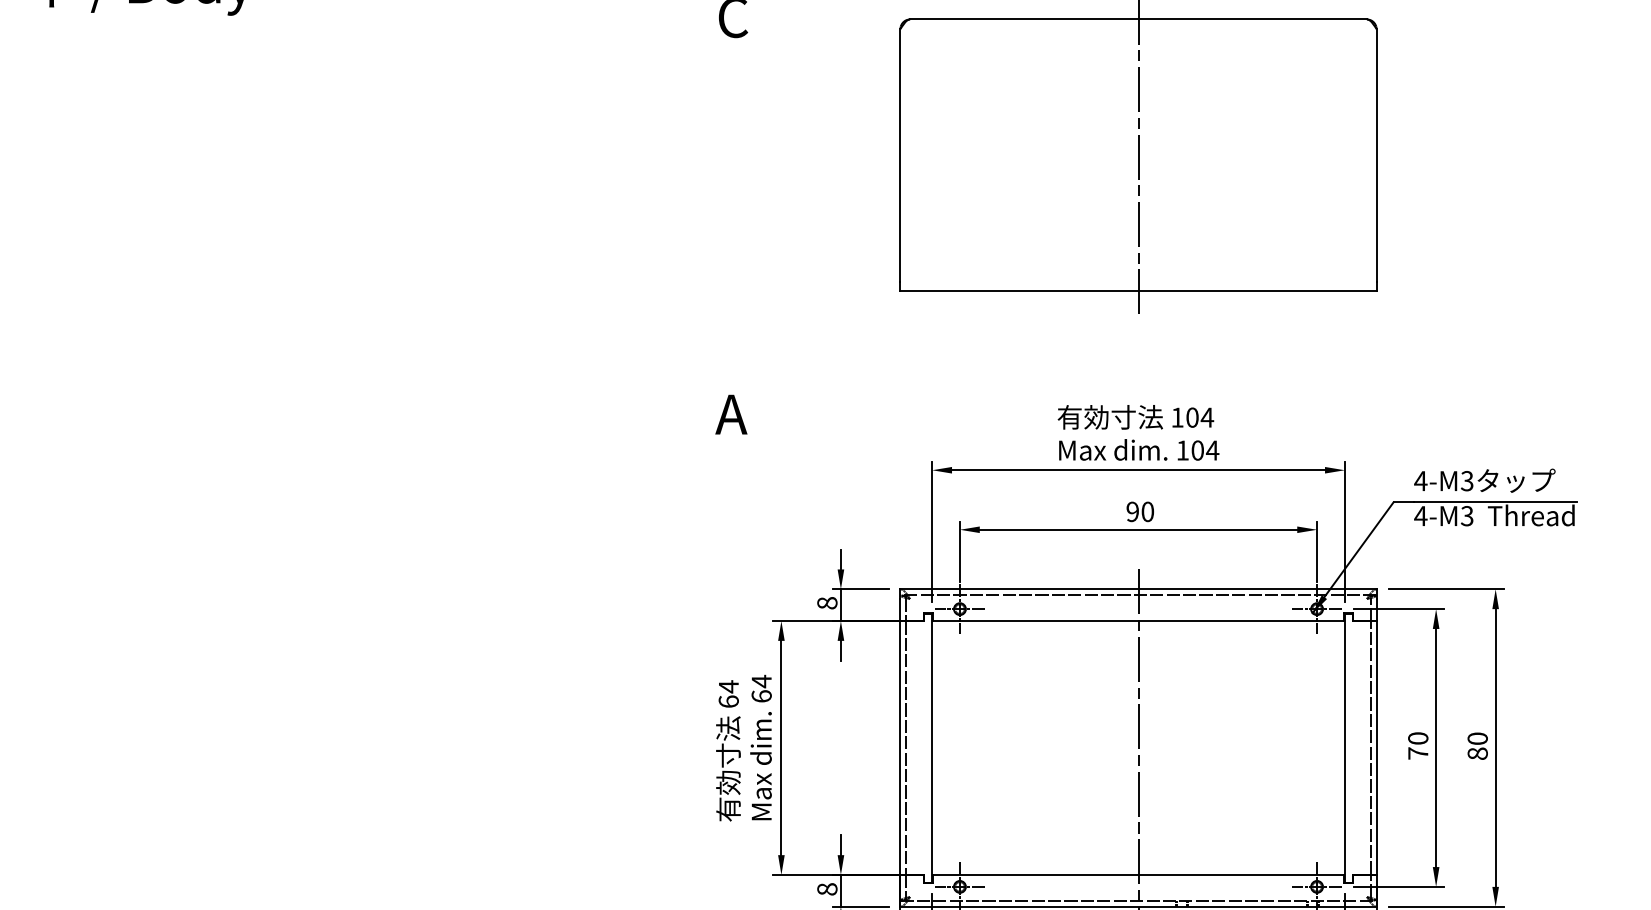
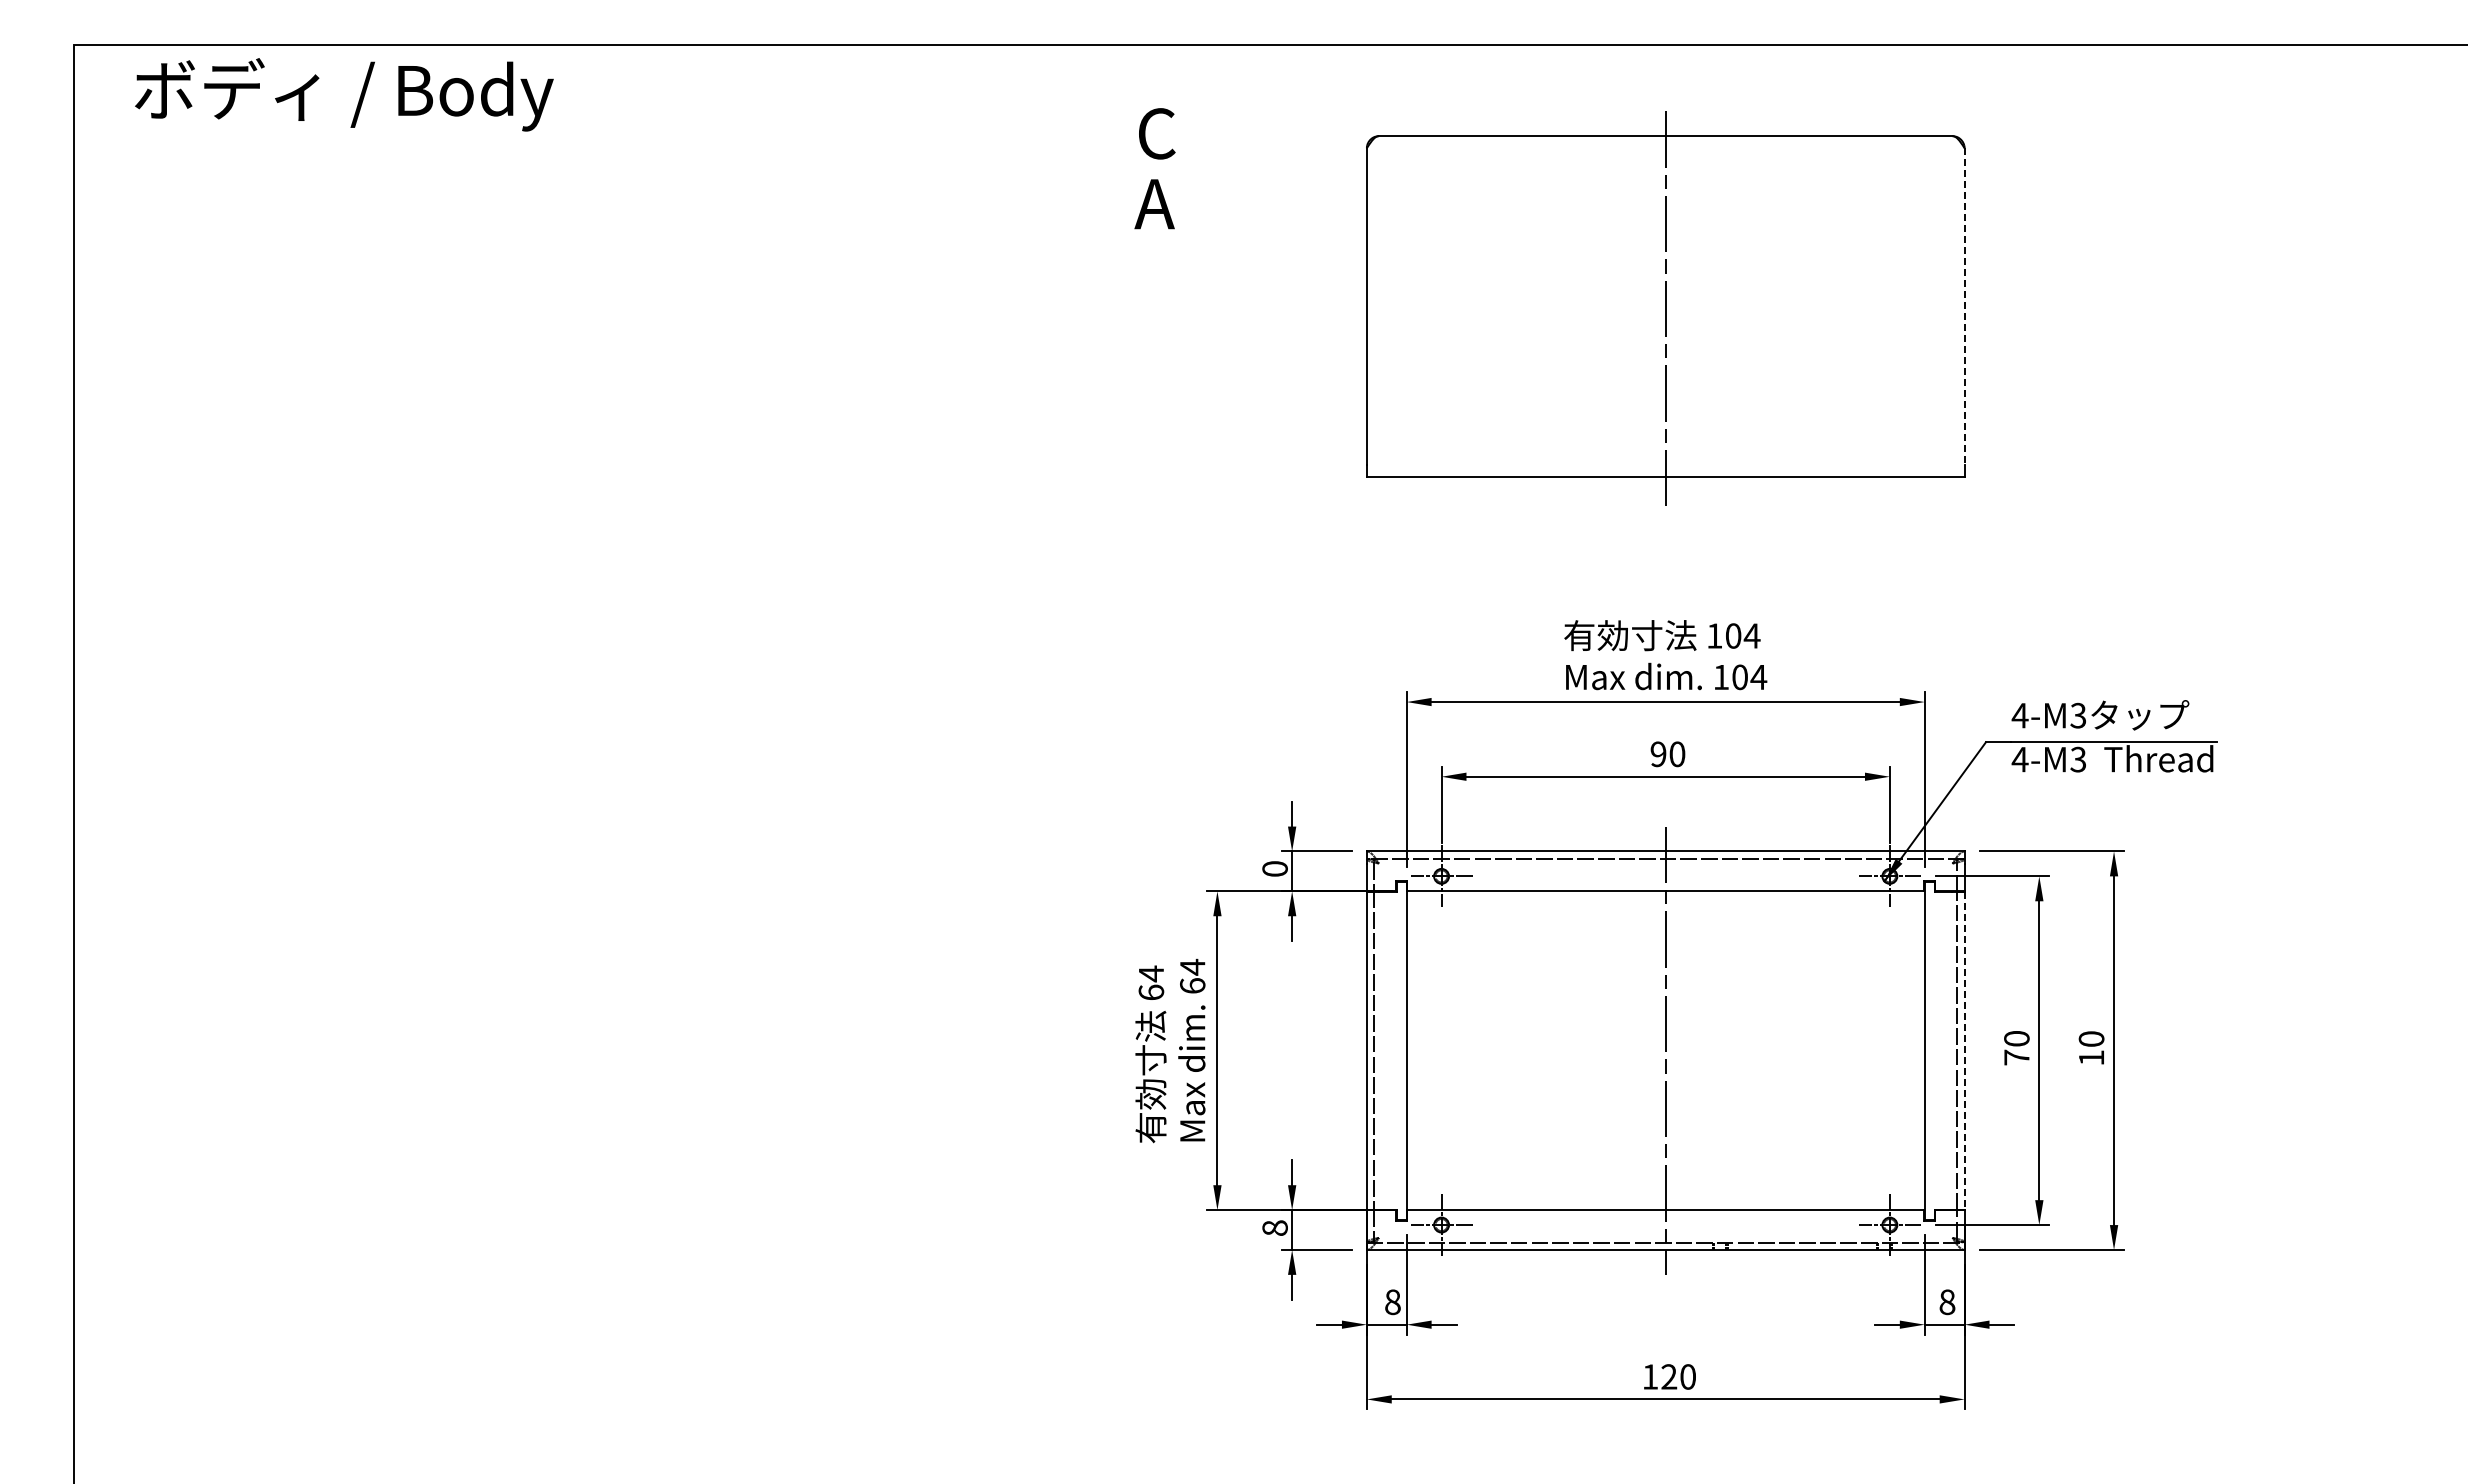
line: (1376, 155) -> (1964, 307), solid -> dashed
text: (731, 414) -> (1154, 204), moved
text: (826, 602) -> (1274, 868), 8 -> 0
line: (1376, 747) -> (1964, 1050), solid -> dashed
text: (1477, 753) -> (2091, 1057), 80 -> 10

